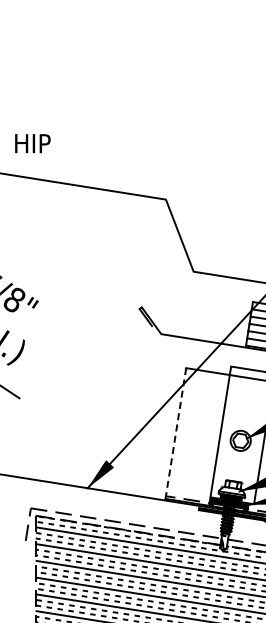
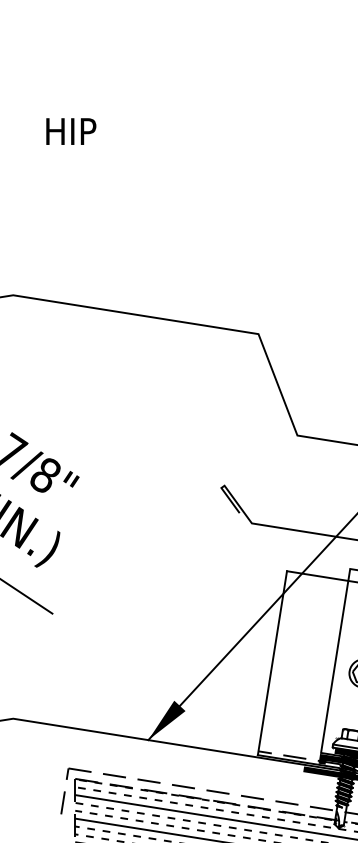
text: (32, 143) -> (70, 131), moved
line: (175, 434) -> (271, 664), dashed -> solid

